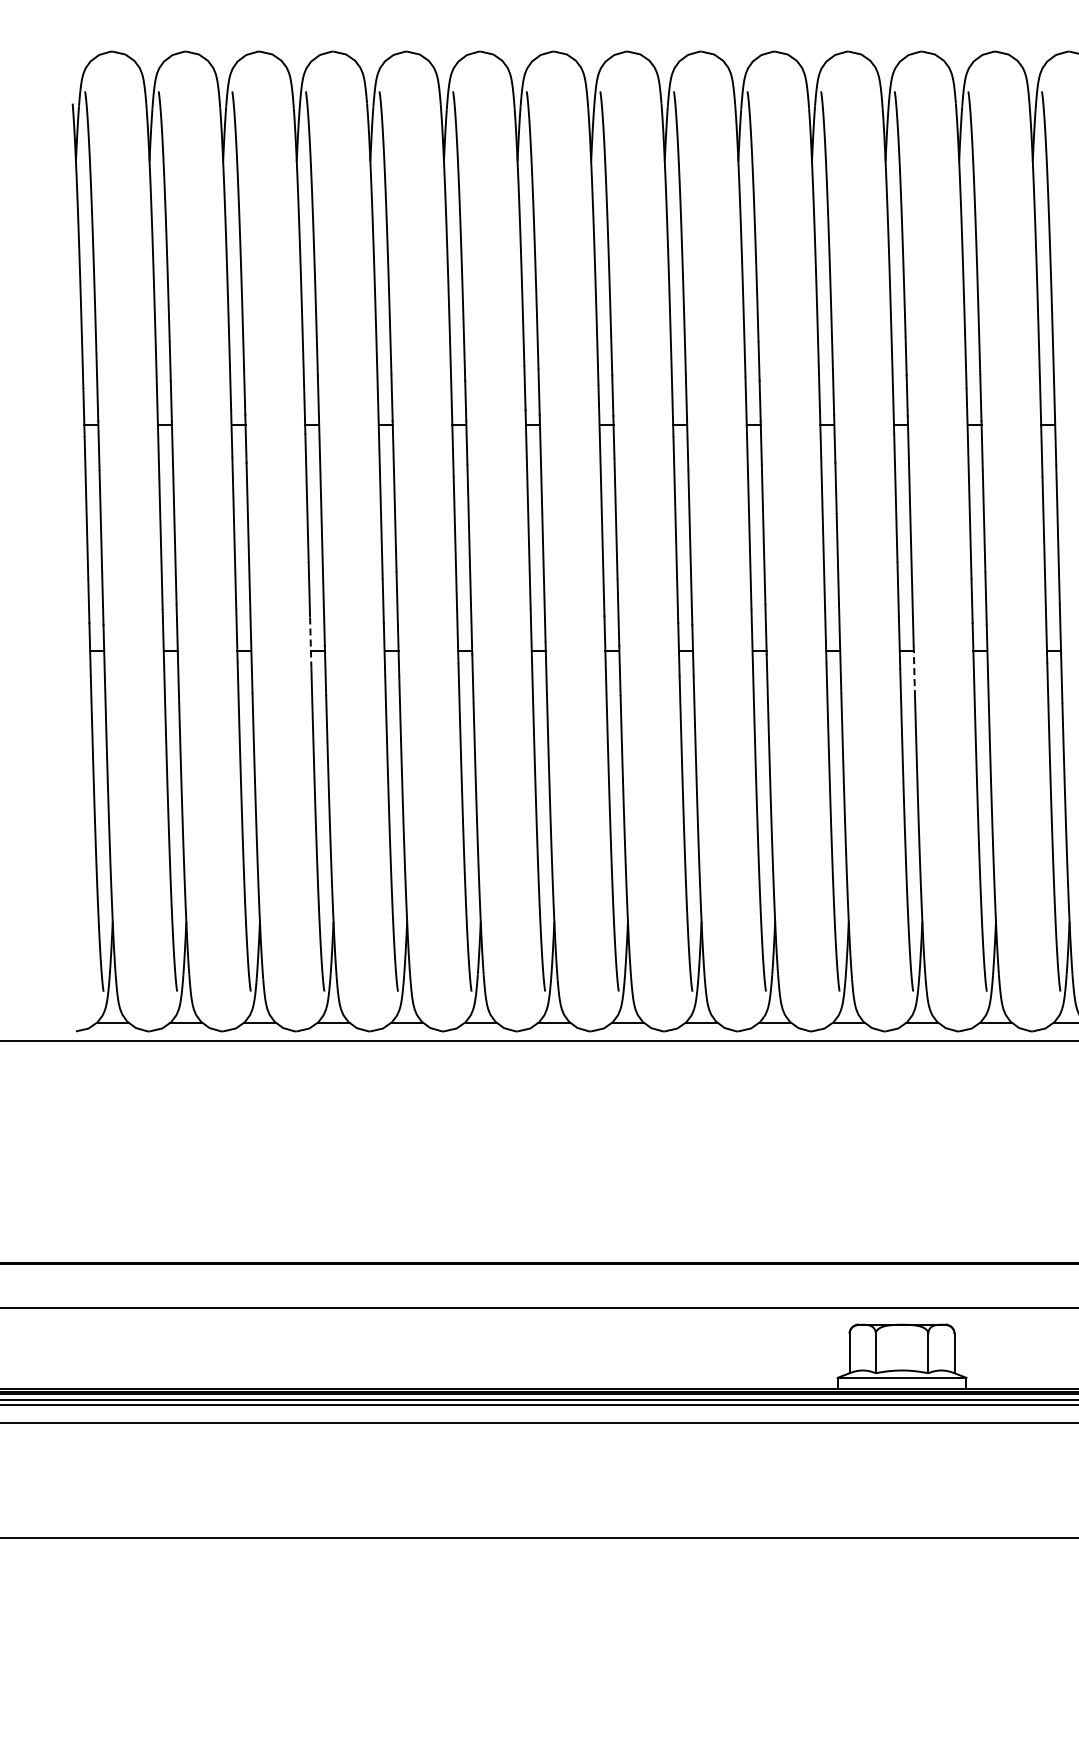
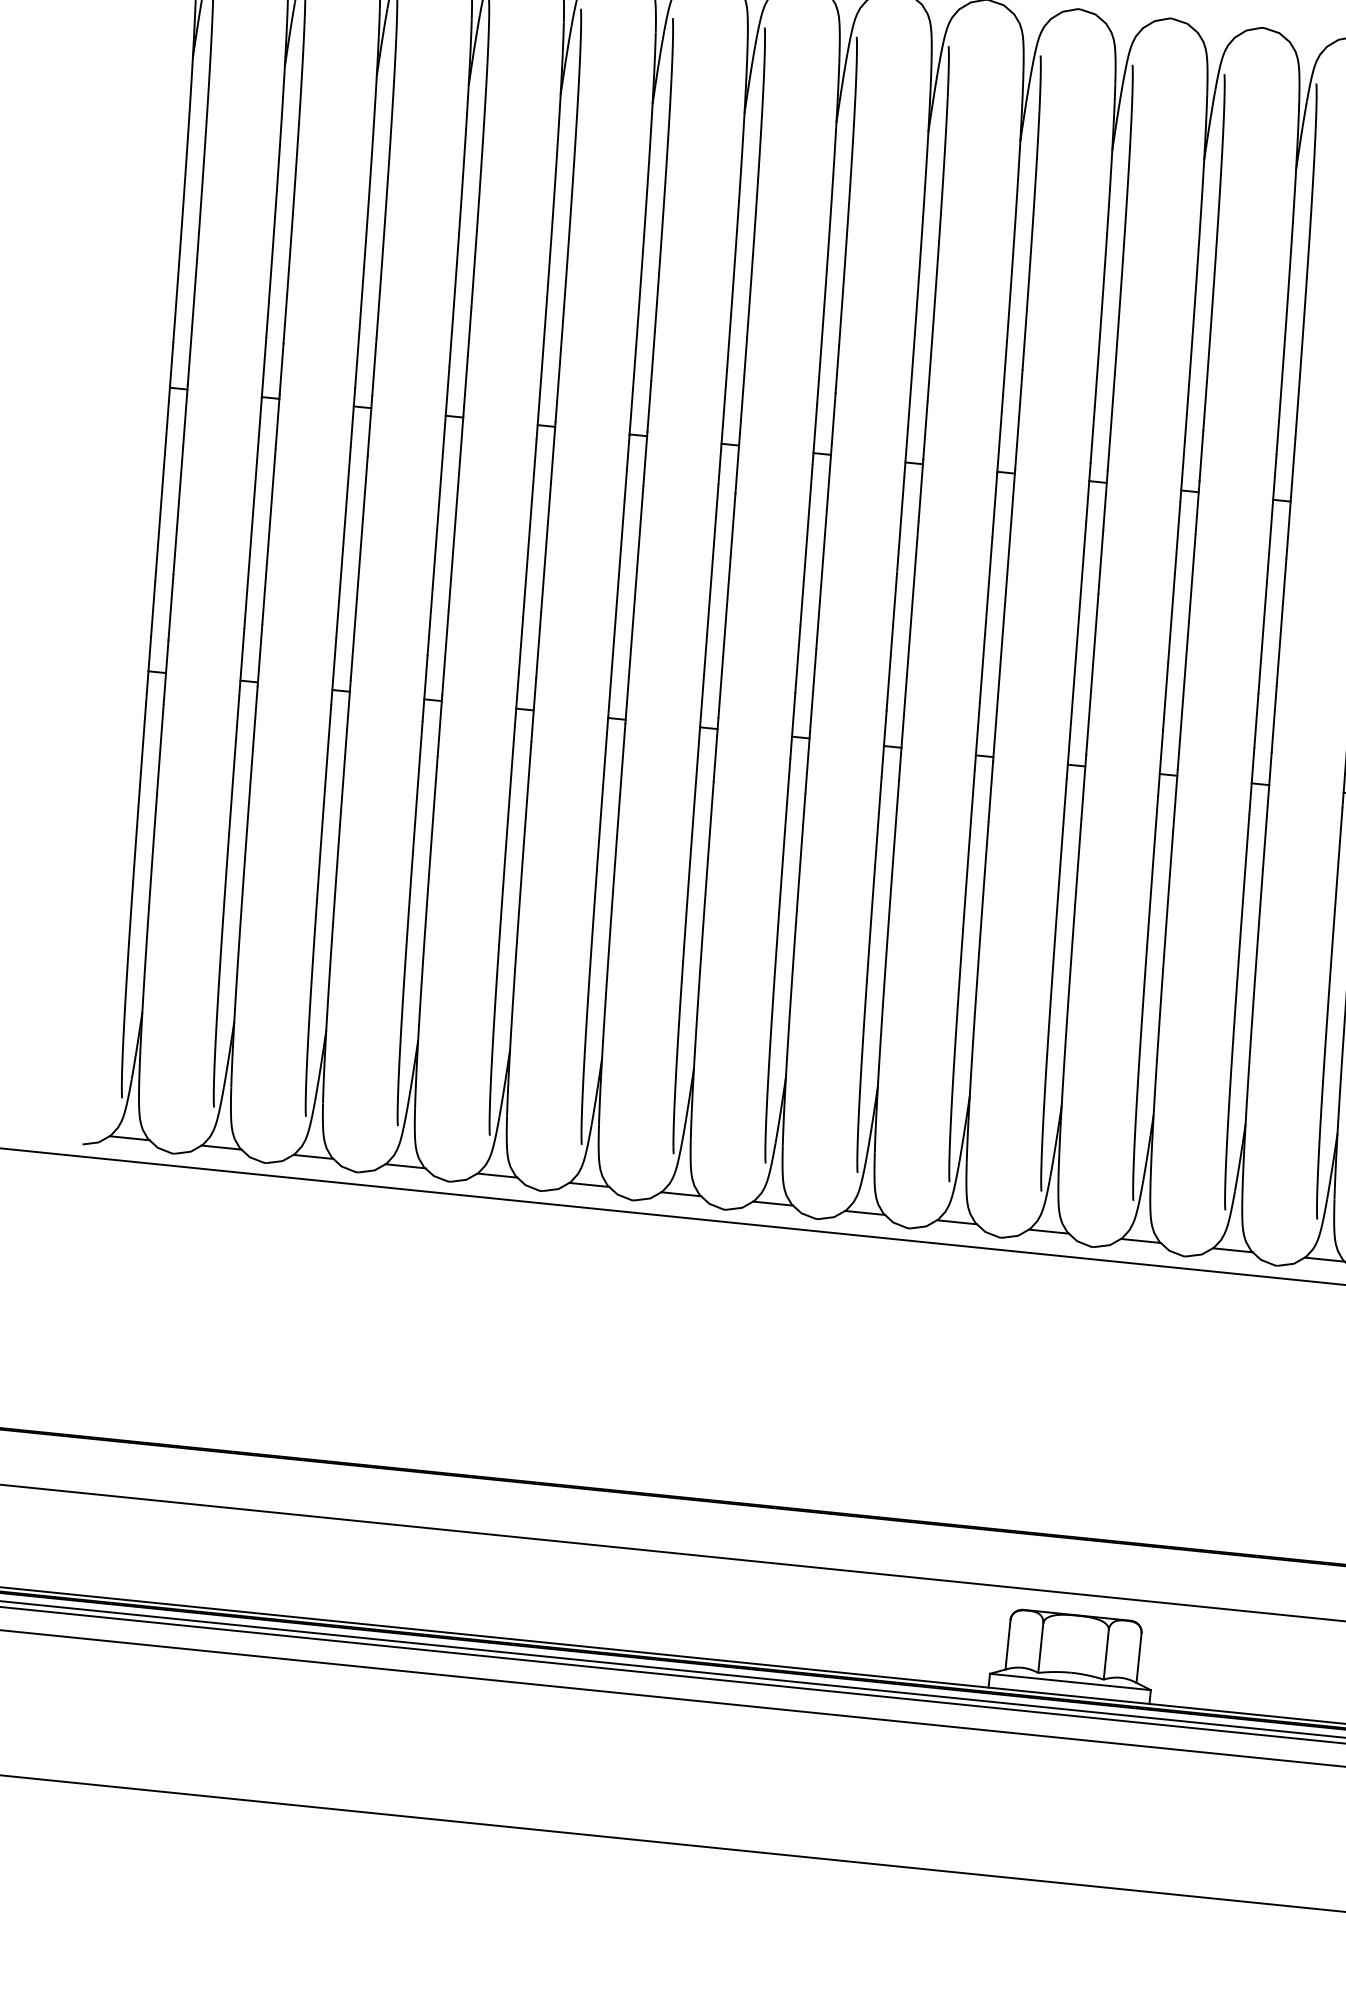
line: (310, 641) -> (424, 687), dashed -> solid
line: (914, 671) -> (1175, 801), dashed -> solid

